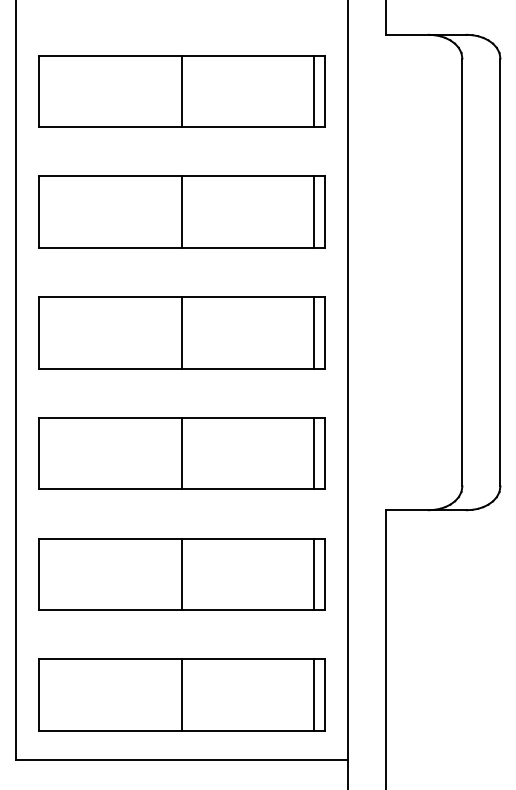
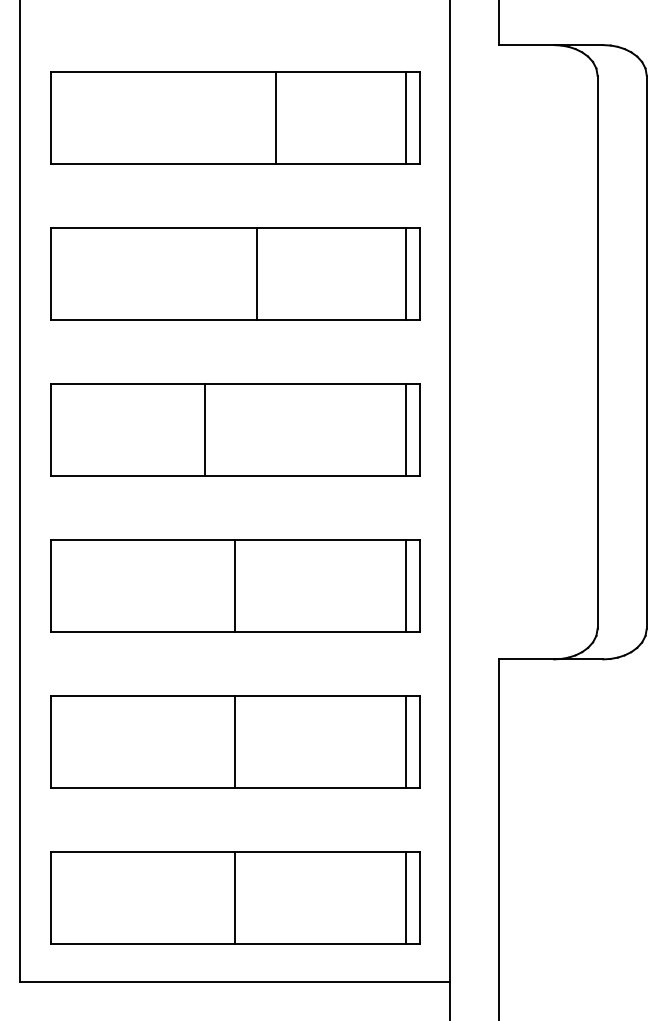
line: (182, 91) -> (276, 118), moved
line: (182, 212) -> (257, 274), moved
line: (182, 333) -> (205, 430), moved

